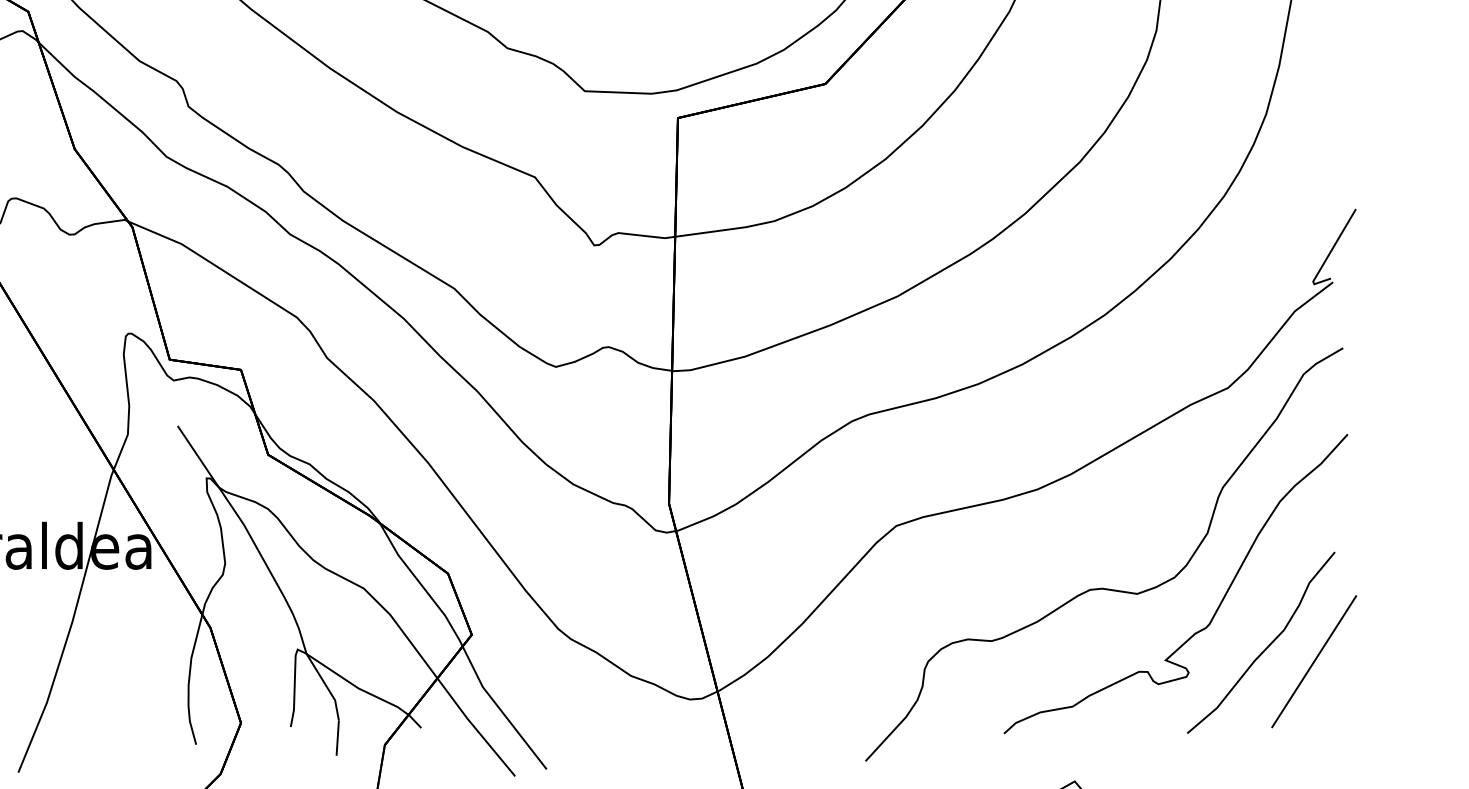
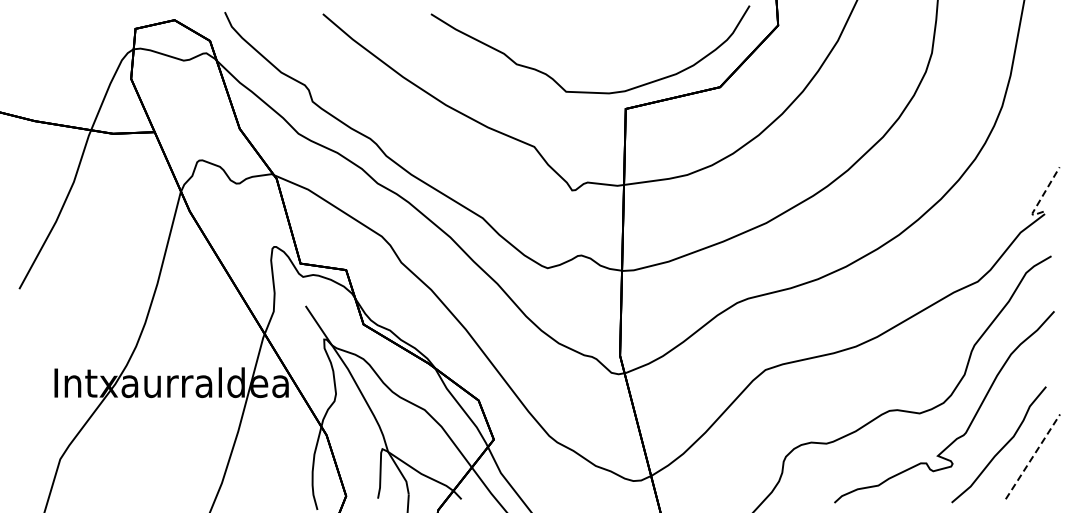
line: (1327, 256) -> (1041, 197), solid -> dashed
line: (1315, 661) -> (1033, 456), solid -> dashed

